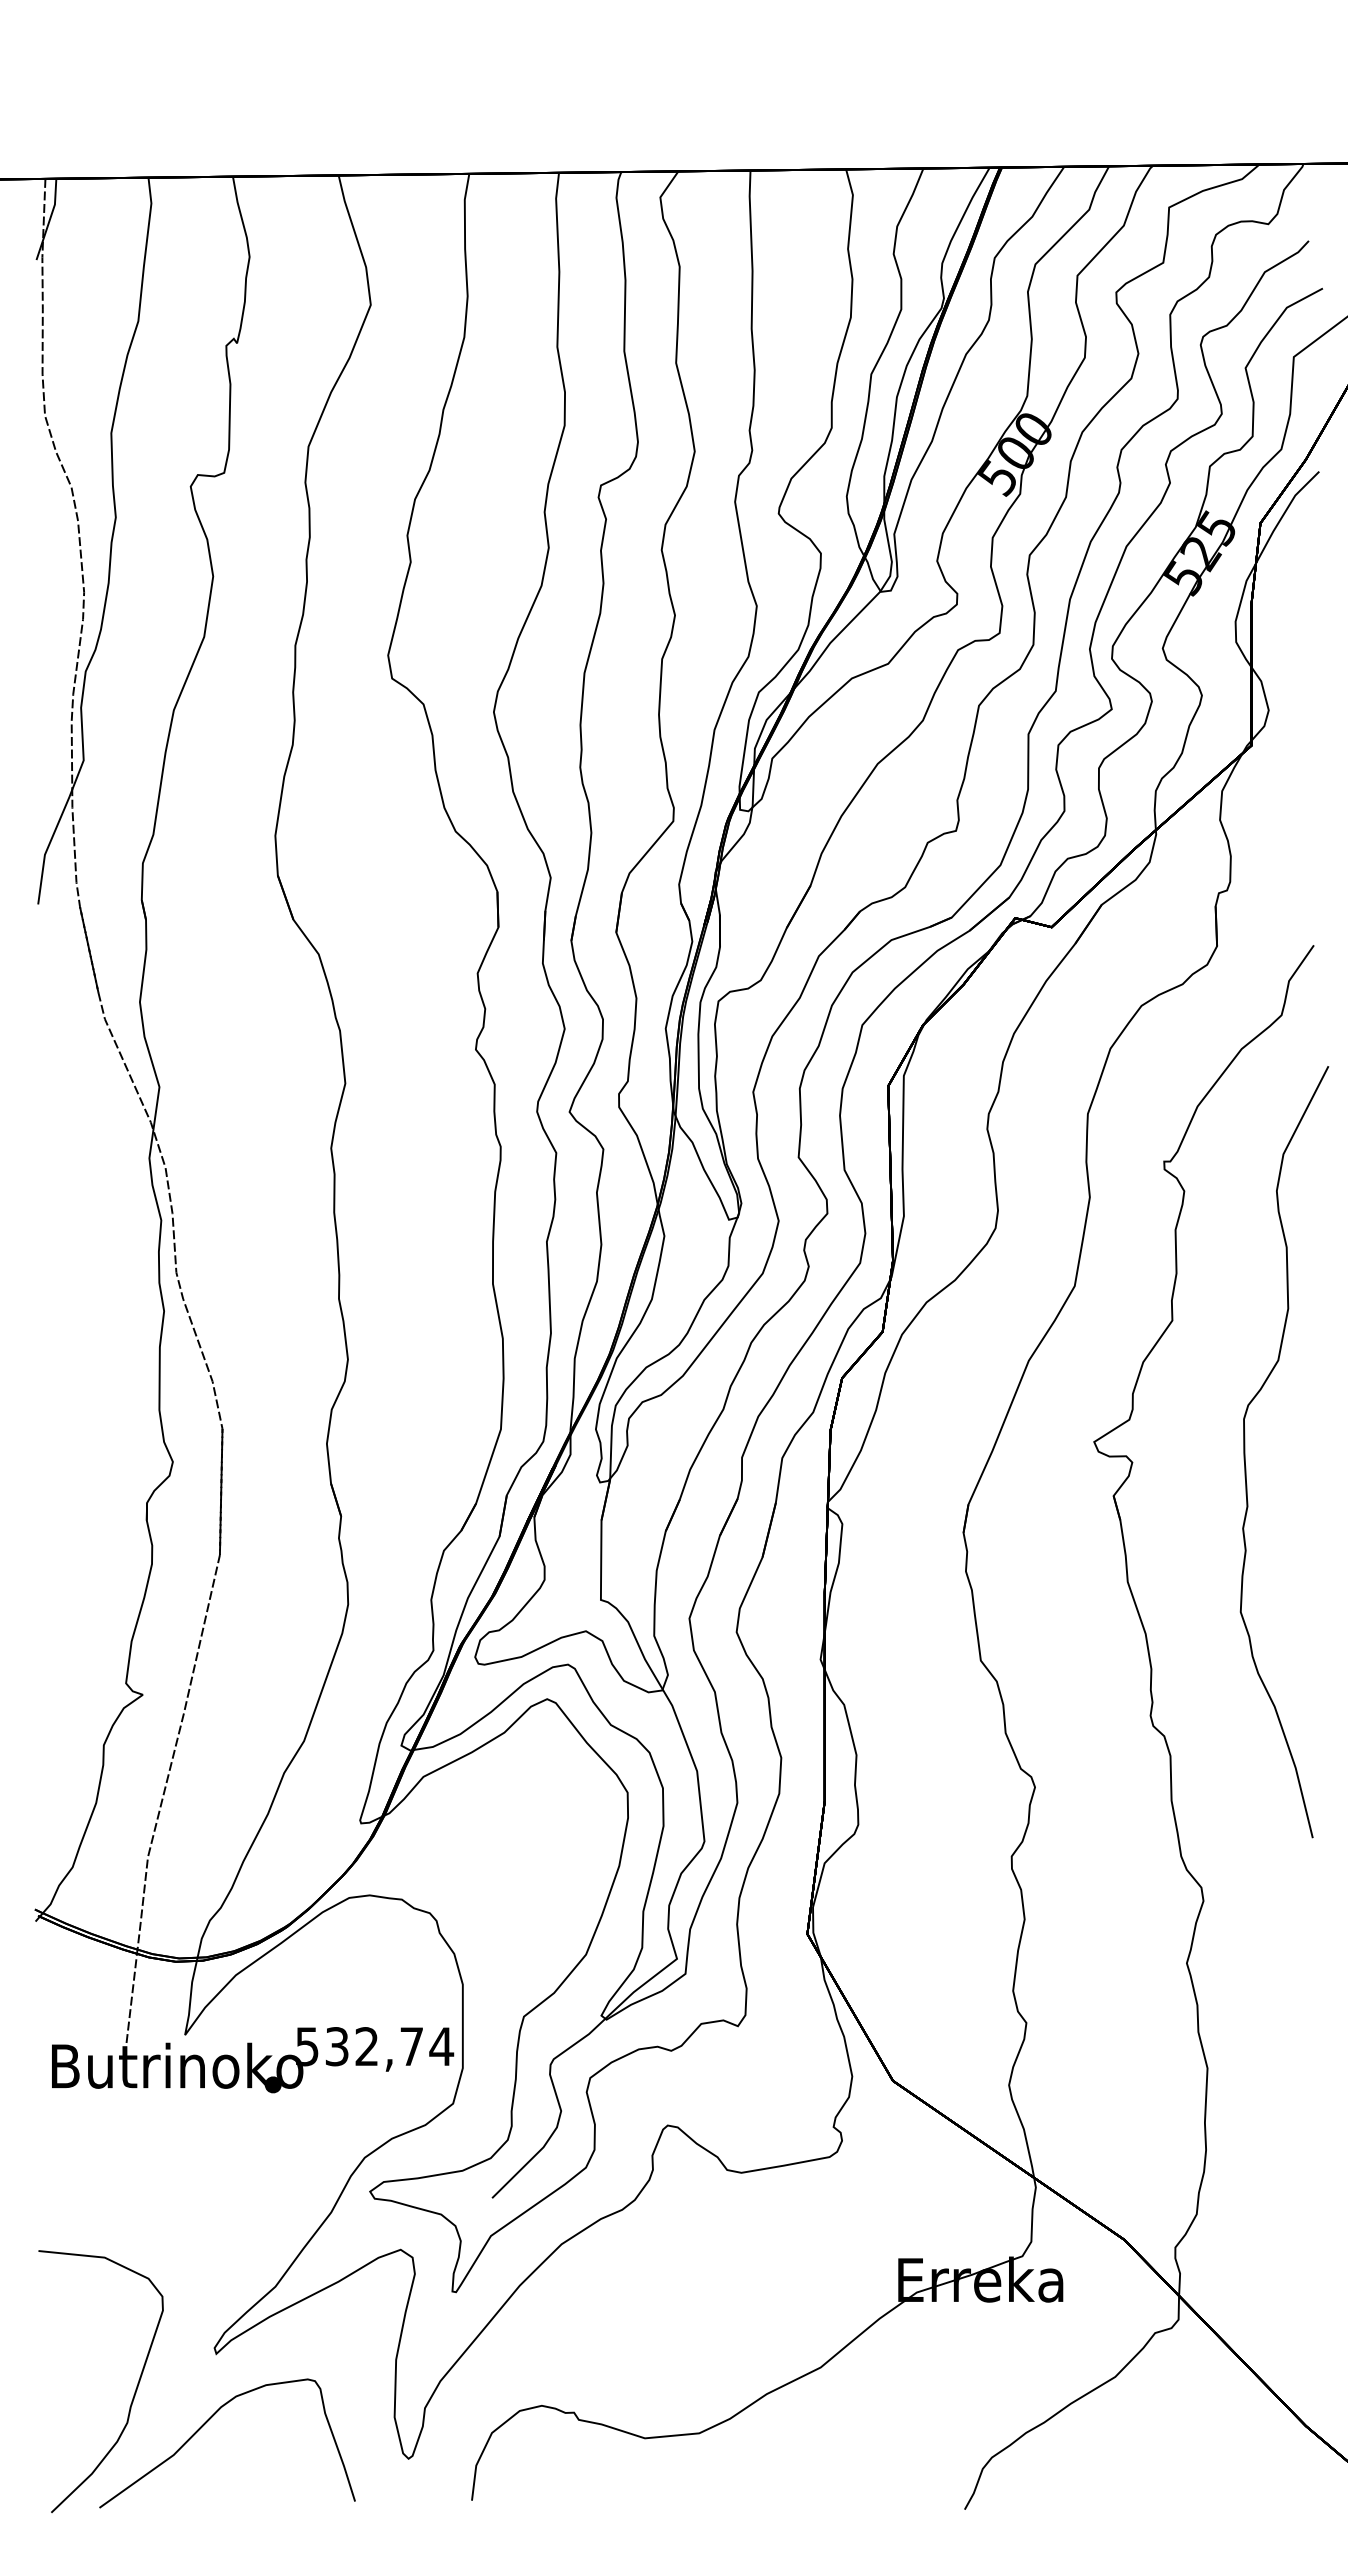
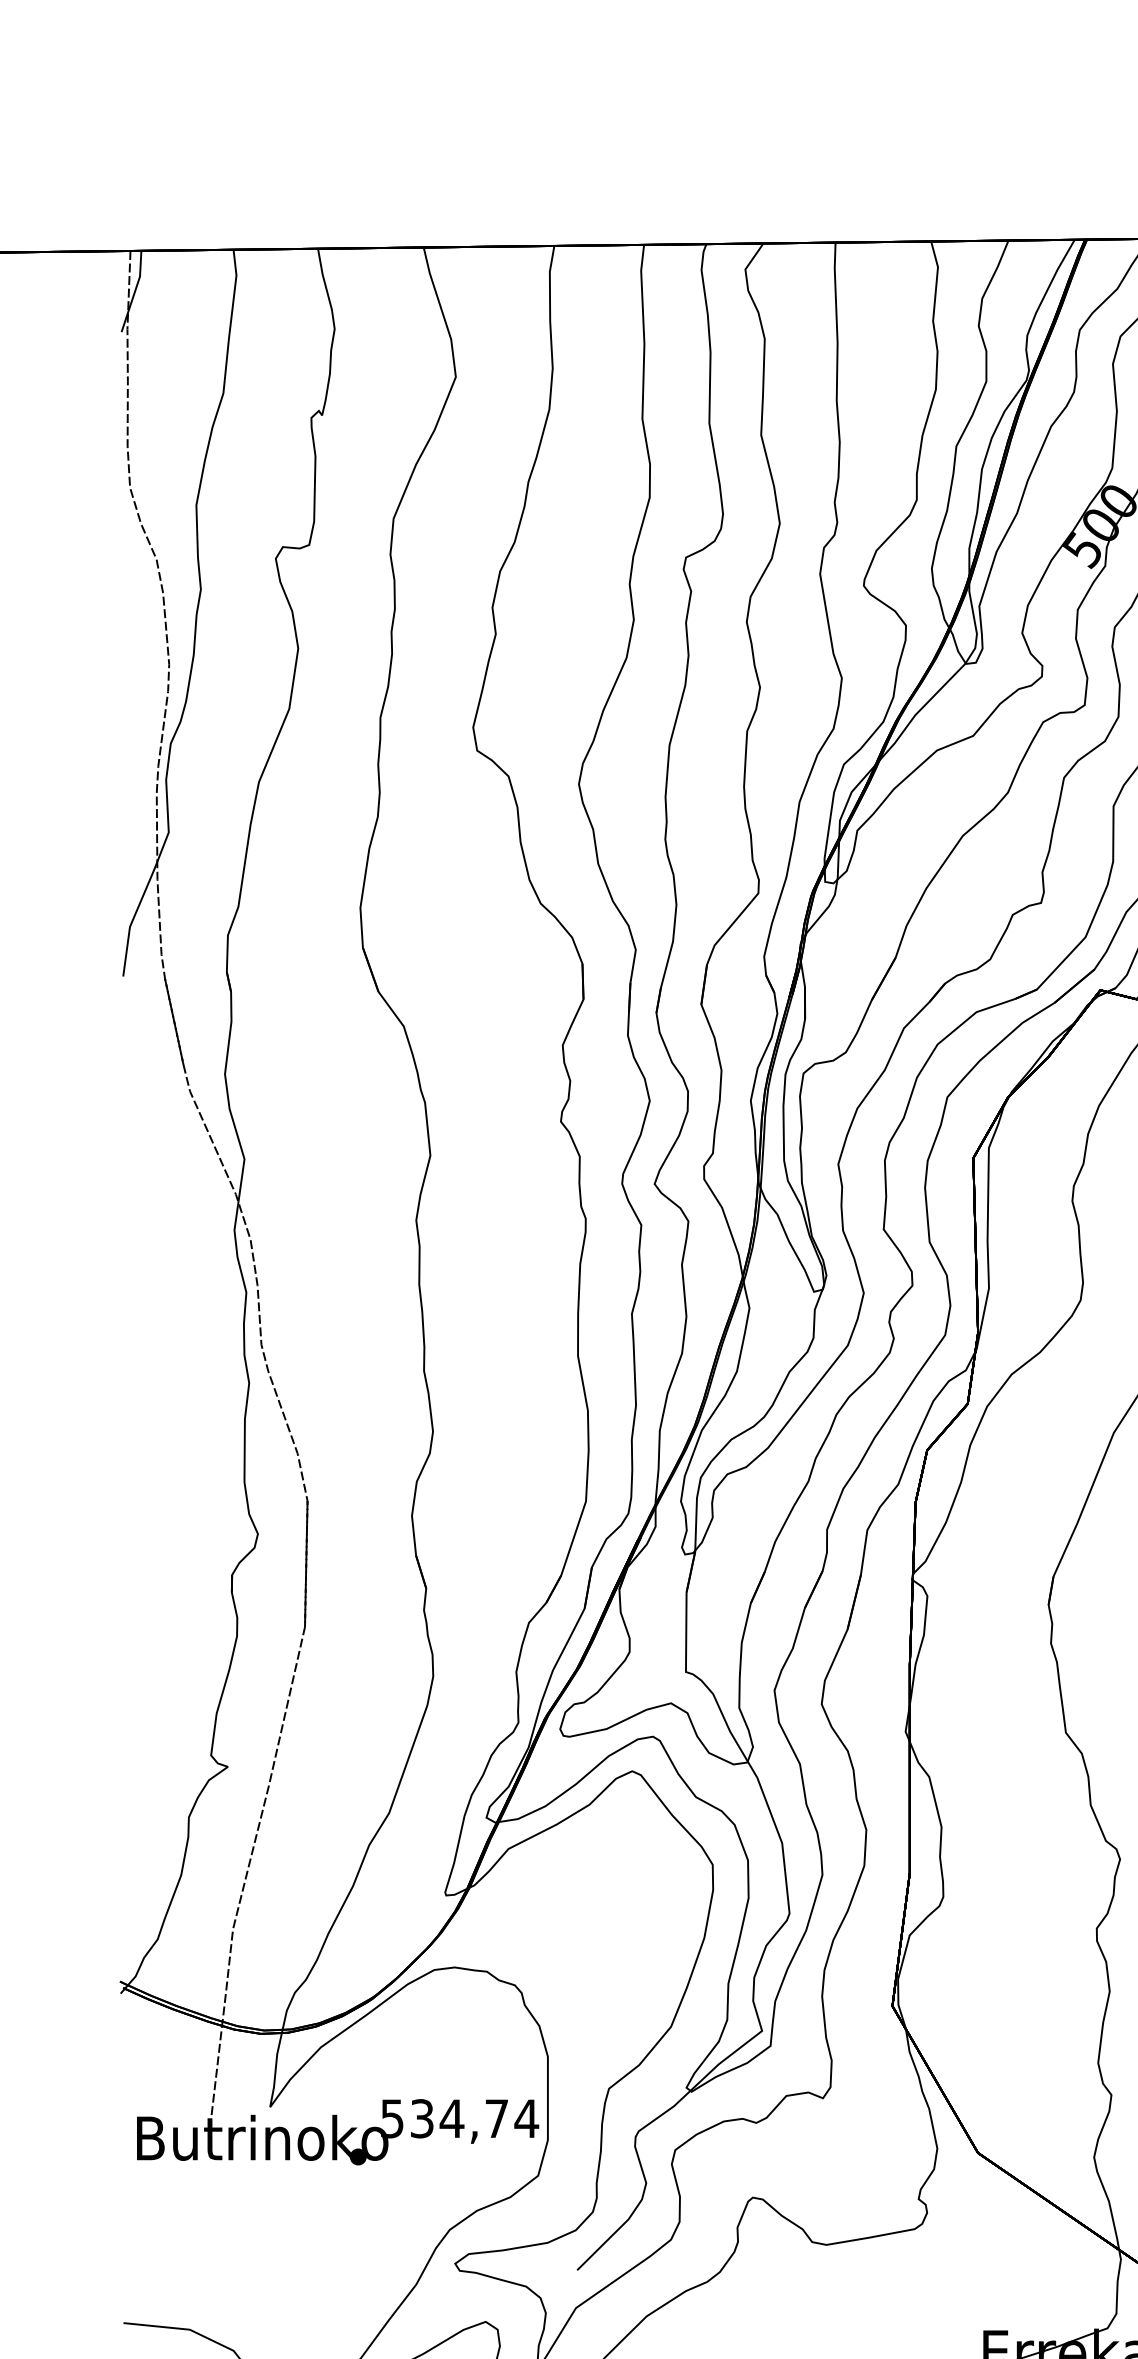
text: (366, 2046) -> (451, 2118), 532,74 -> 534,74

